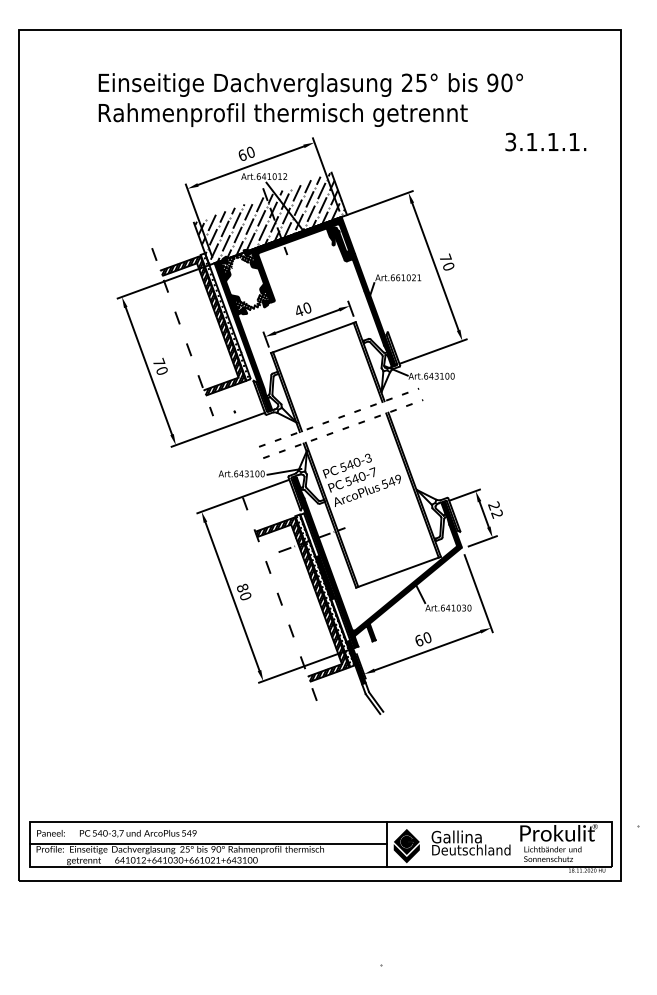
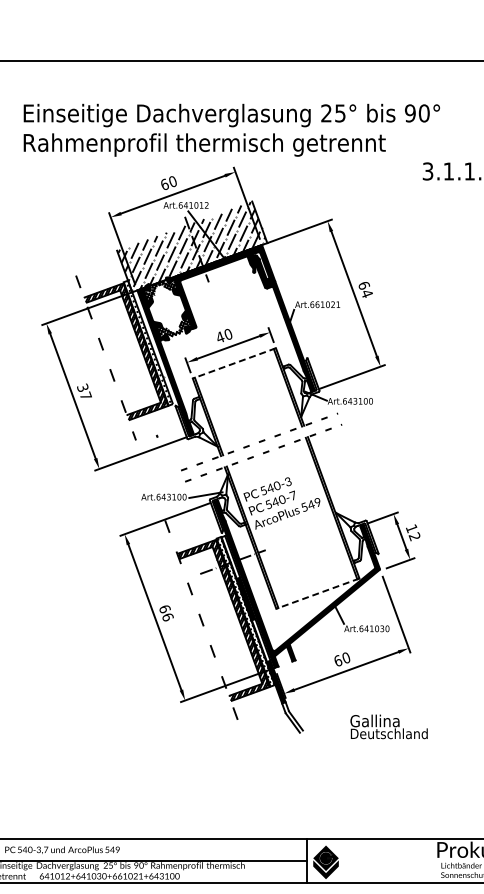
text: (447, 261) -> (365, 288), 70 -> 64
line: (312, 337) -> (233, 363), solid -> dashed
text: (160, 365) -> (84, 390), 70 -> 37
text: (493, 505) -> (411, 528), 22 -> 12
line: (398, 572) -> (317, 593), solid -> dashed
text: (244, 591) -> (166, 612), 80 -> 66
text: (470, 842) -> (388, 726), moved

